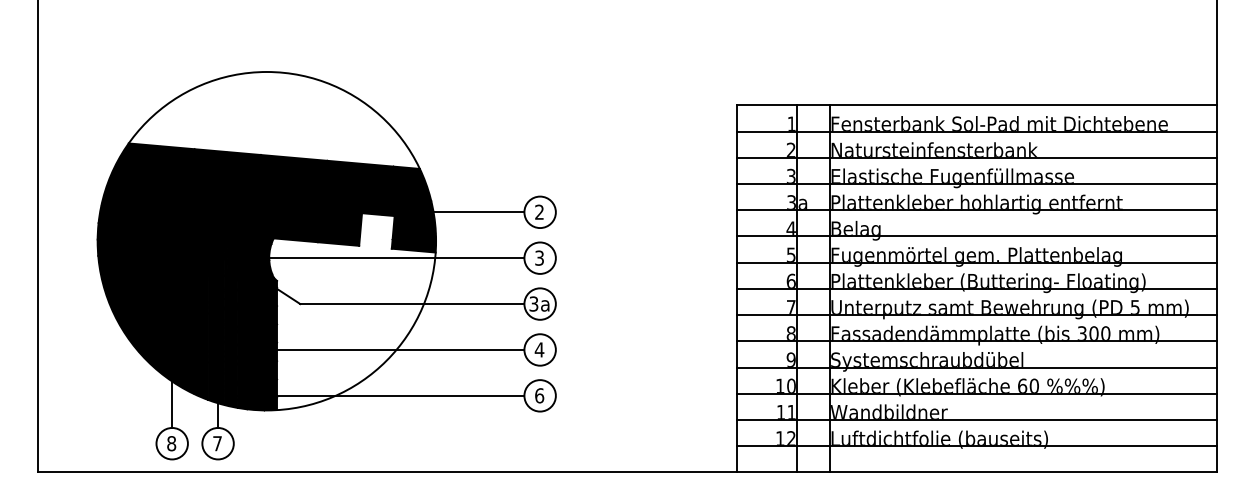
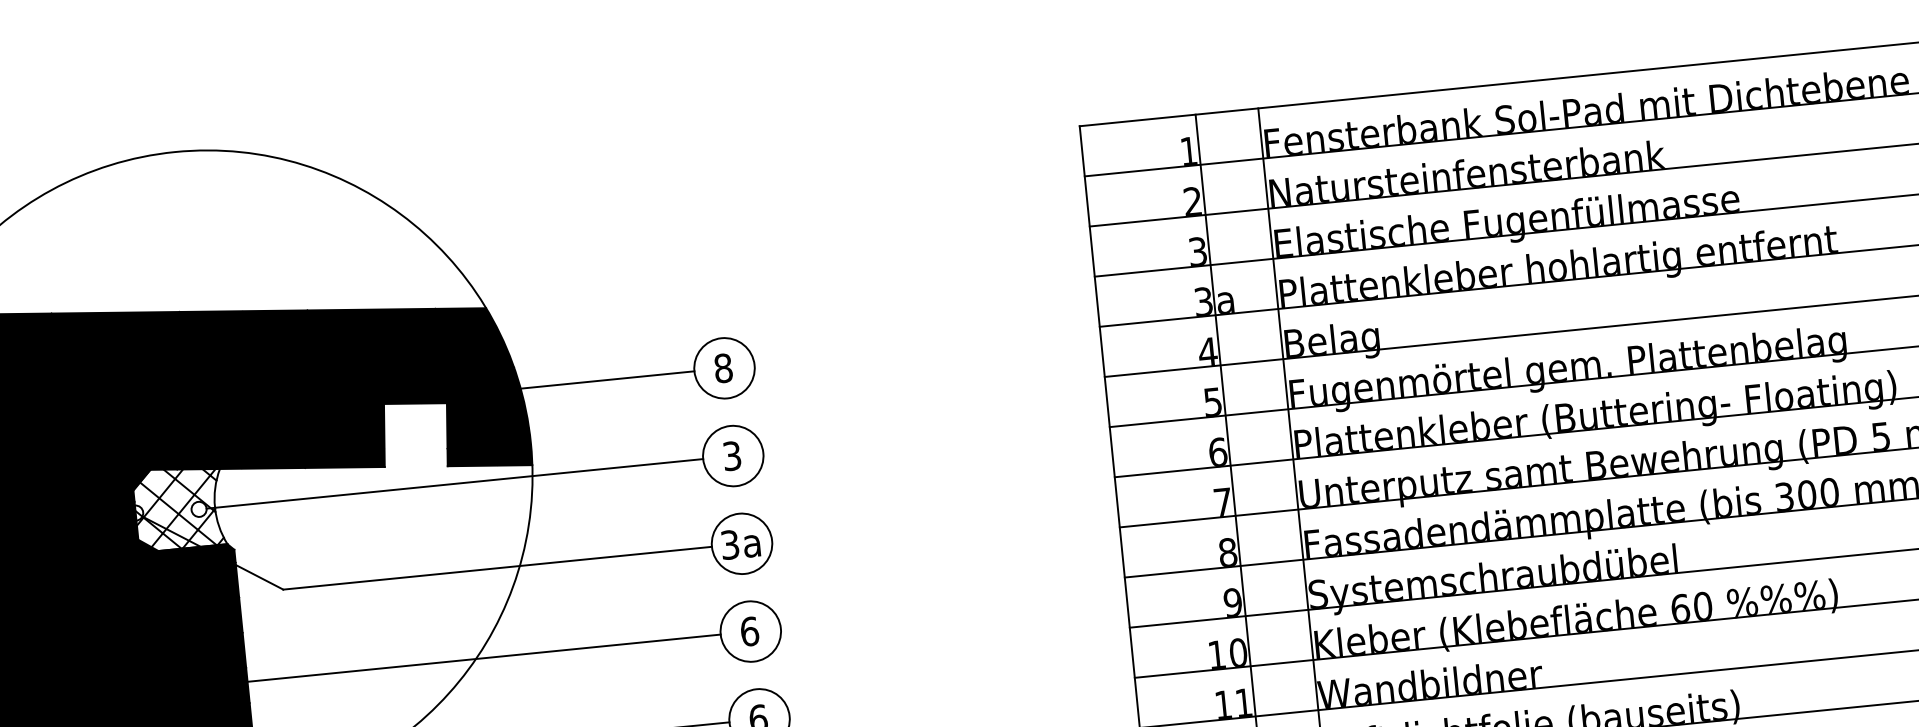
text: (539, 211) -> (723, 366), 2 -> 8
fill: (250, 256) -> (178, 508), removed
text: (539, 349) -> (749, 630), 4 -> 6

